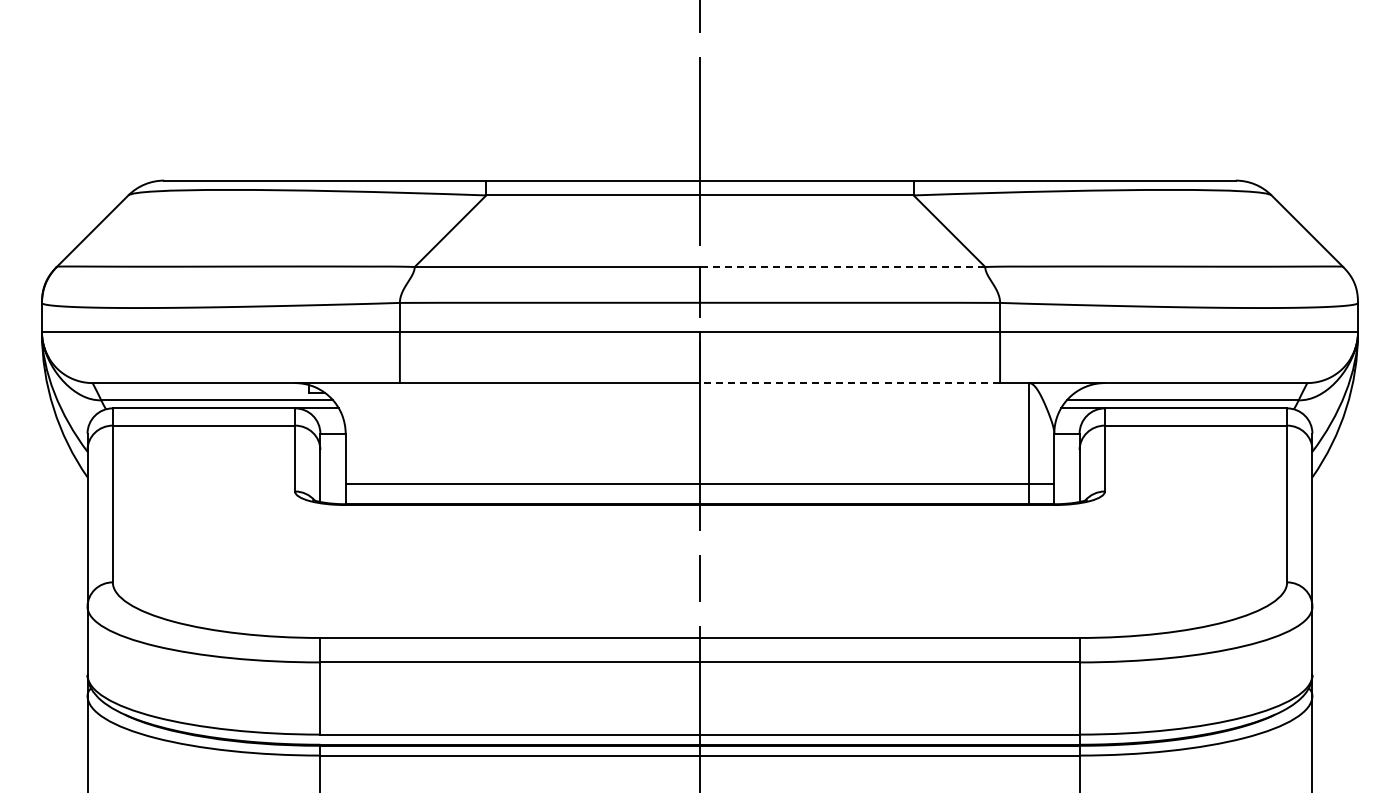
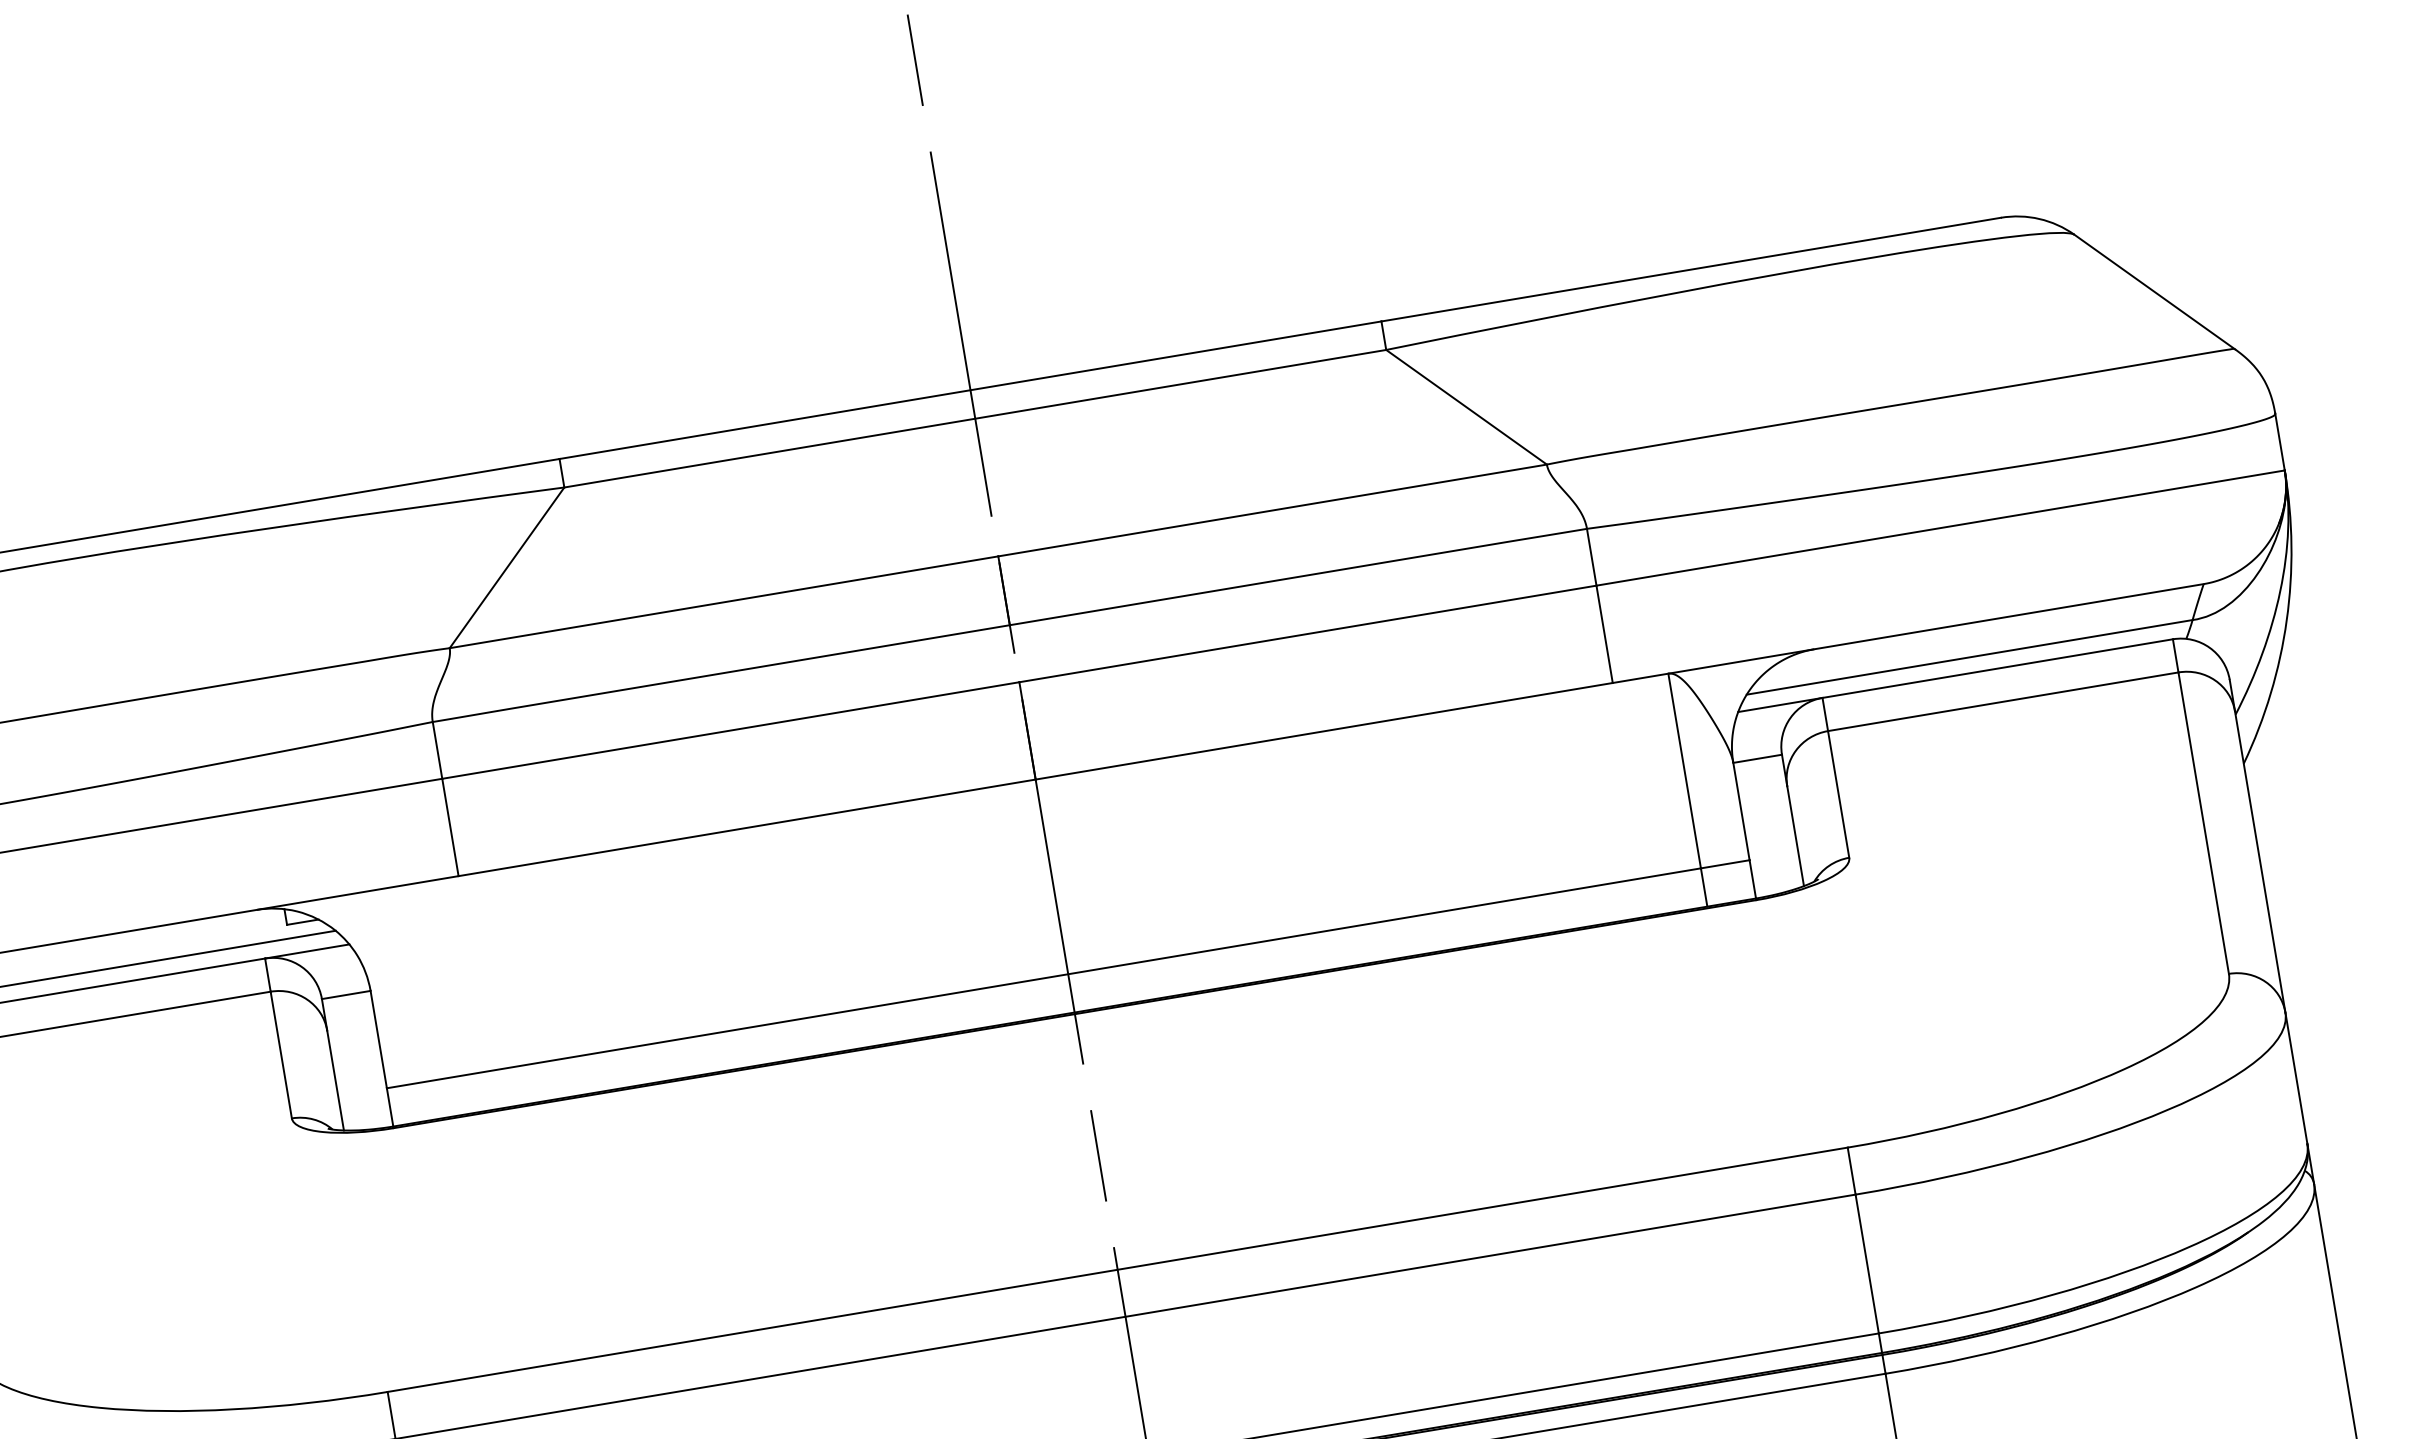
line: (842, 267) -> (1272, 511), dashed -> solid
line: (849, 383) -> (1323, 732), dashed -> solid

